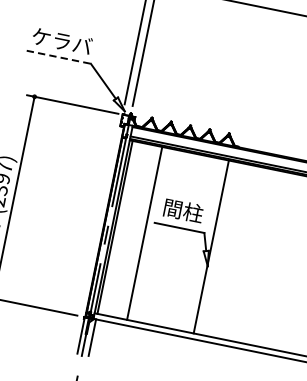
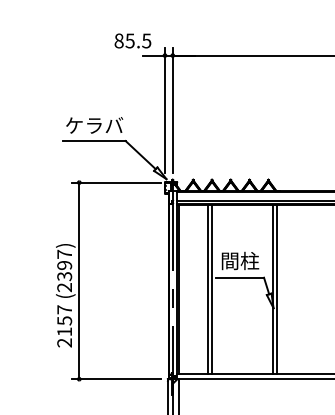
line: (58, 57) -> (94, 141), dashed -> solid
line: (147, 234) -> (211, 289), added
line: (214, 247) -> (276, 289), added

